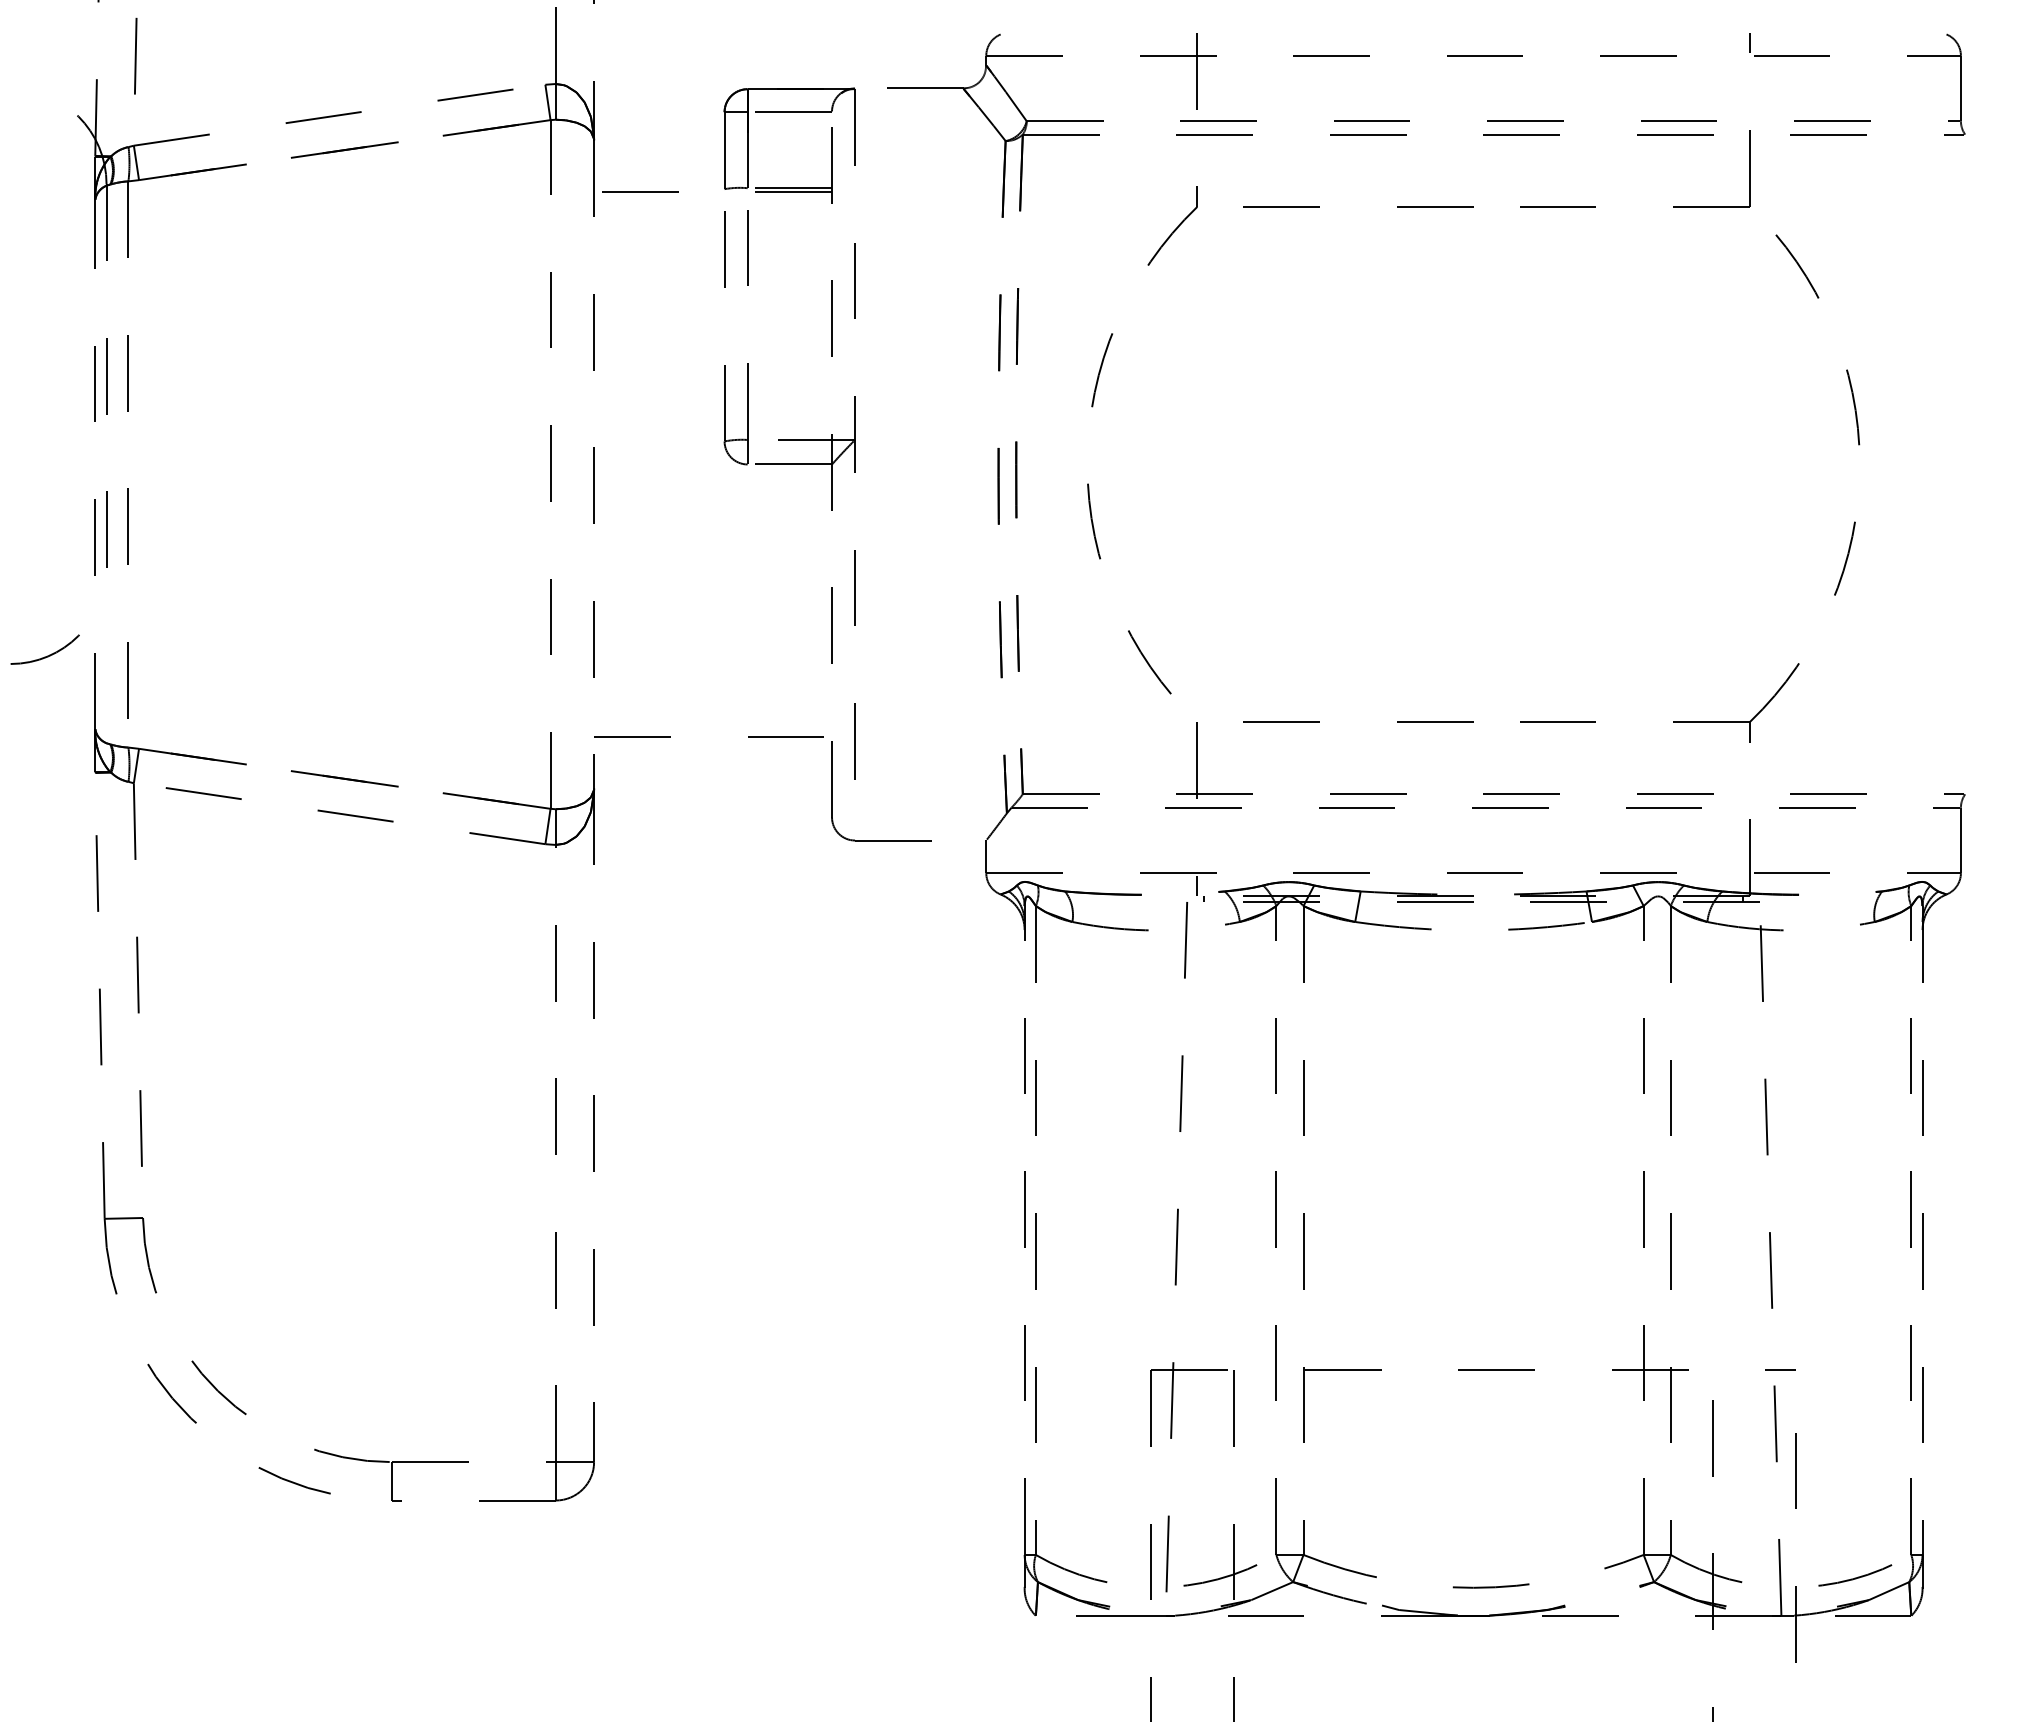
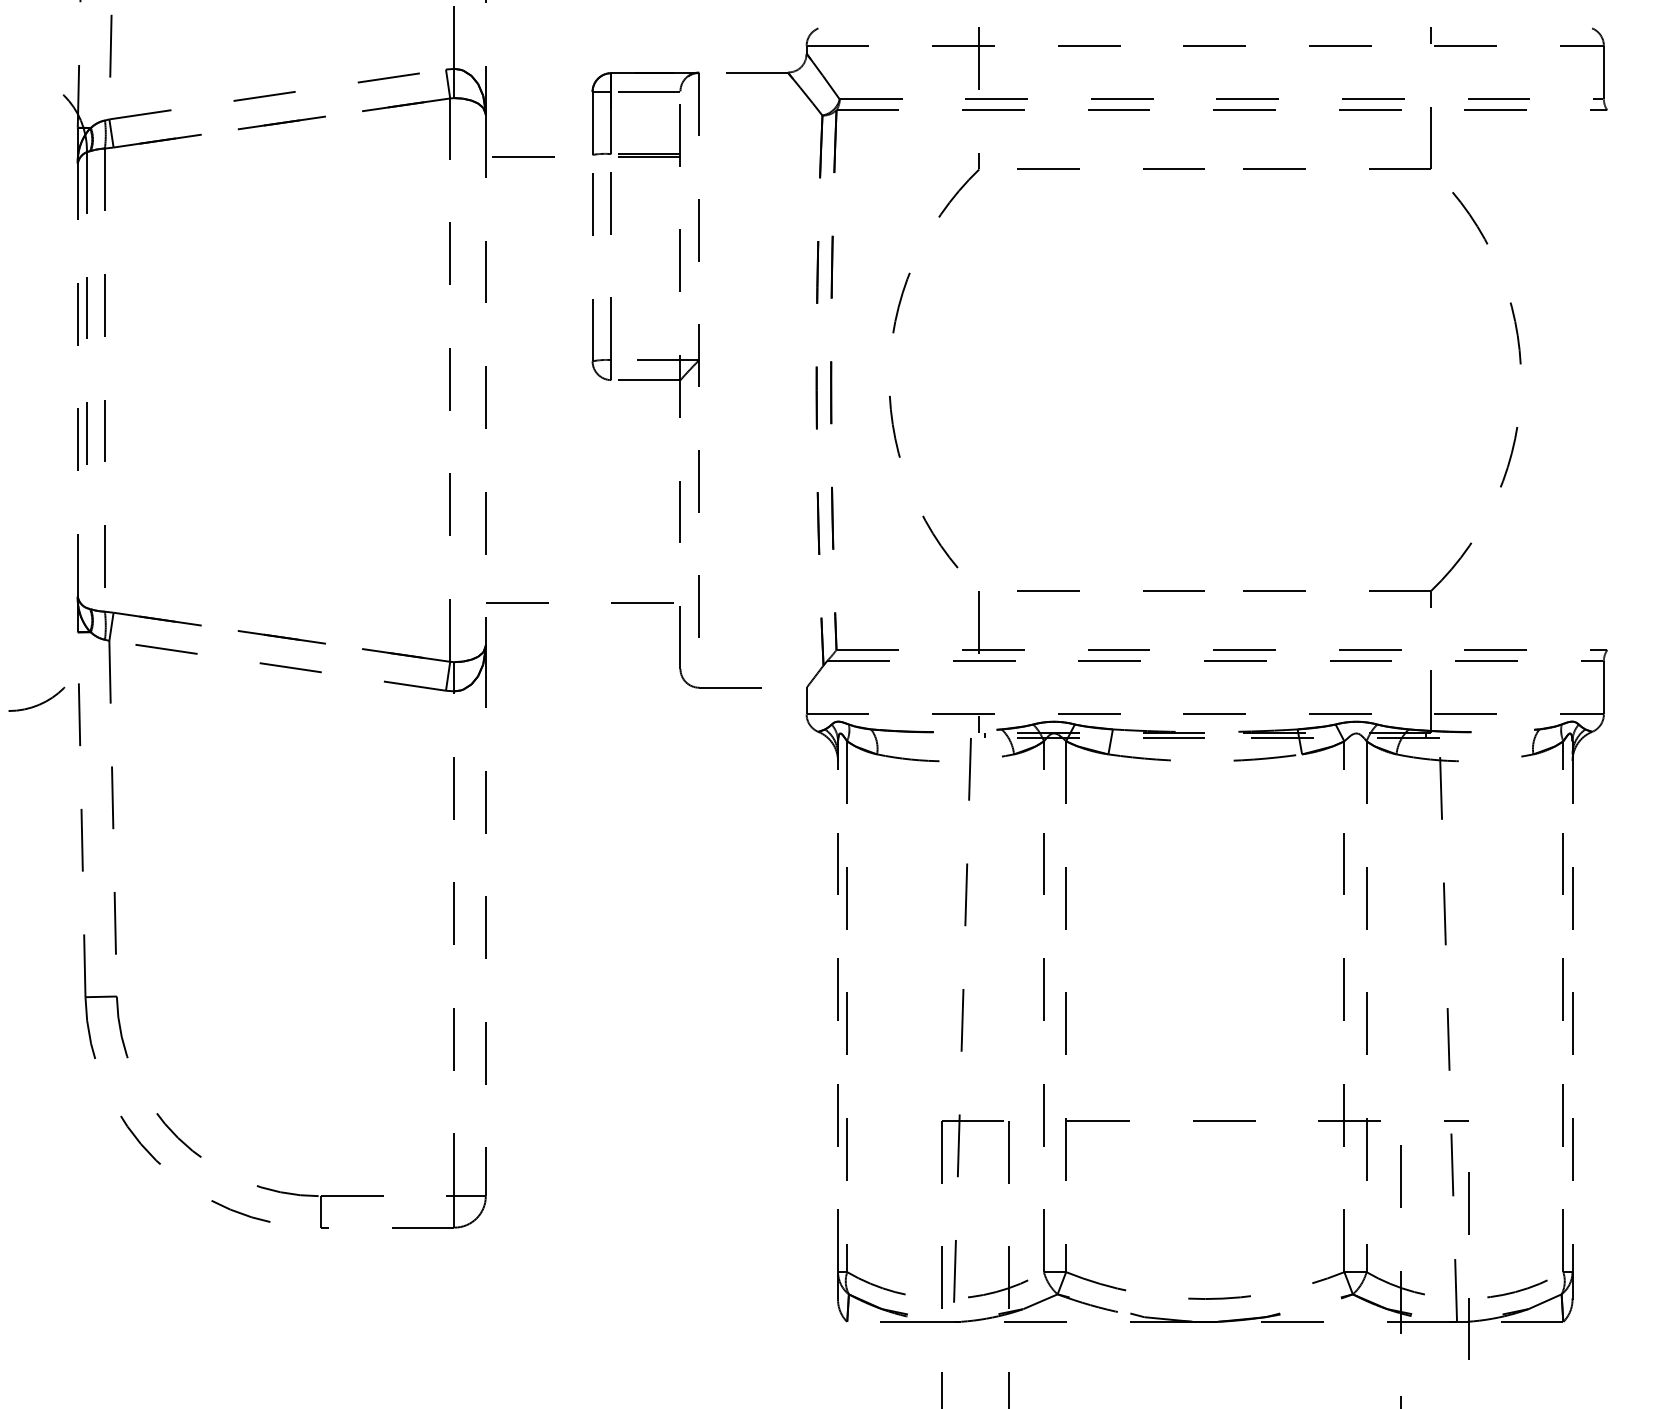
arc: (47, 655) -> (38, 704), moved

